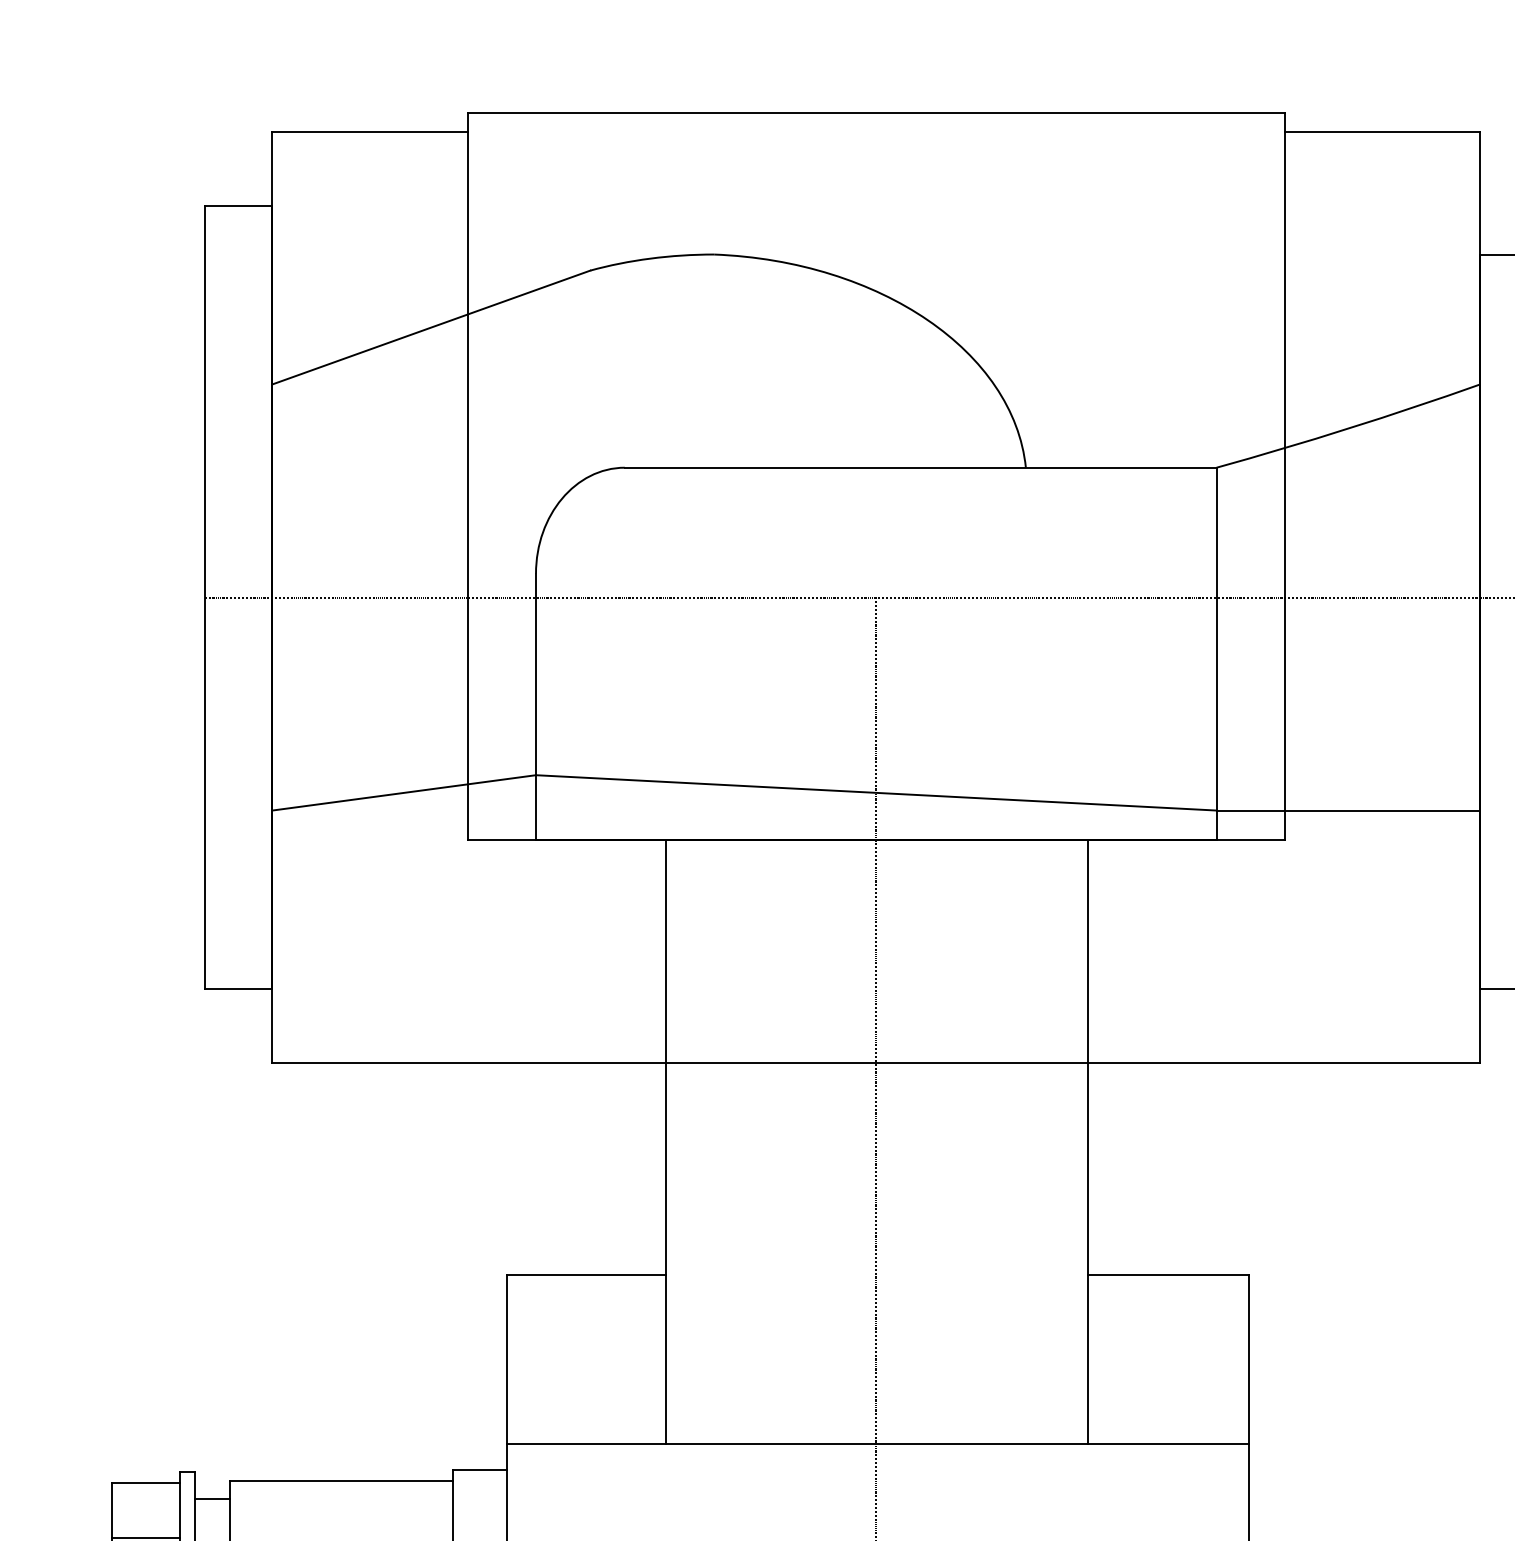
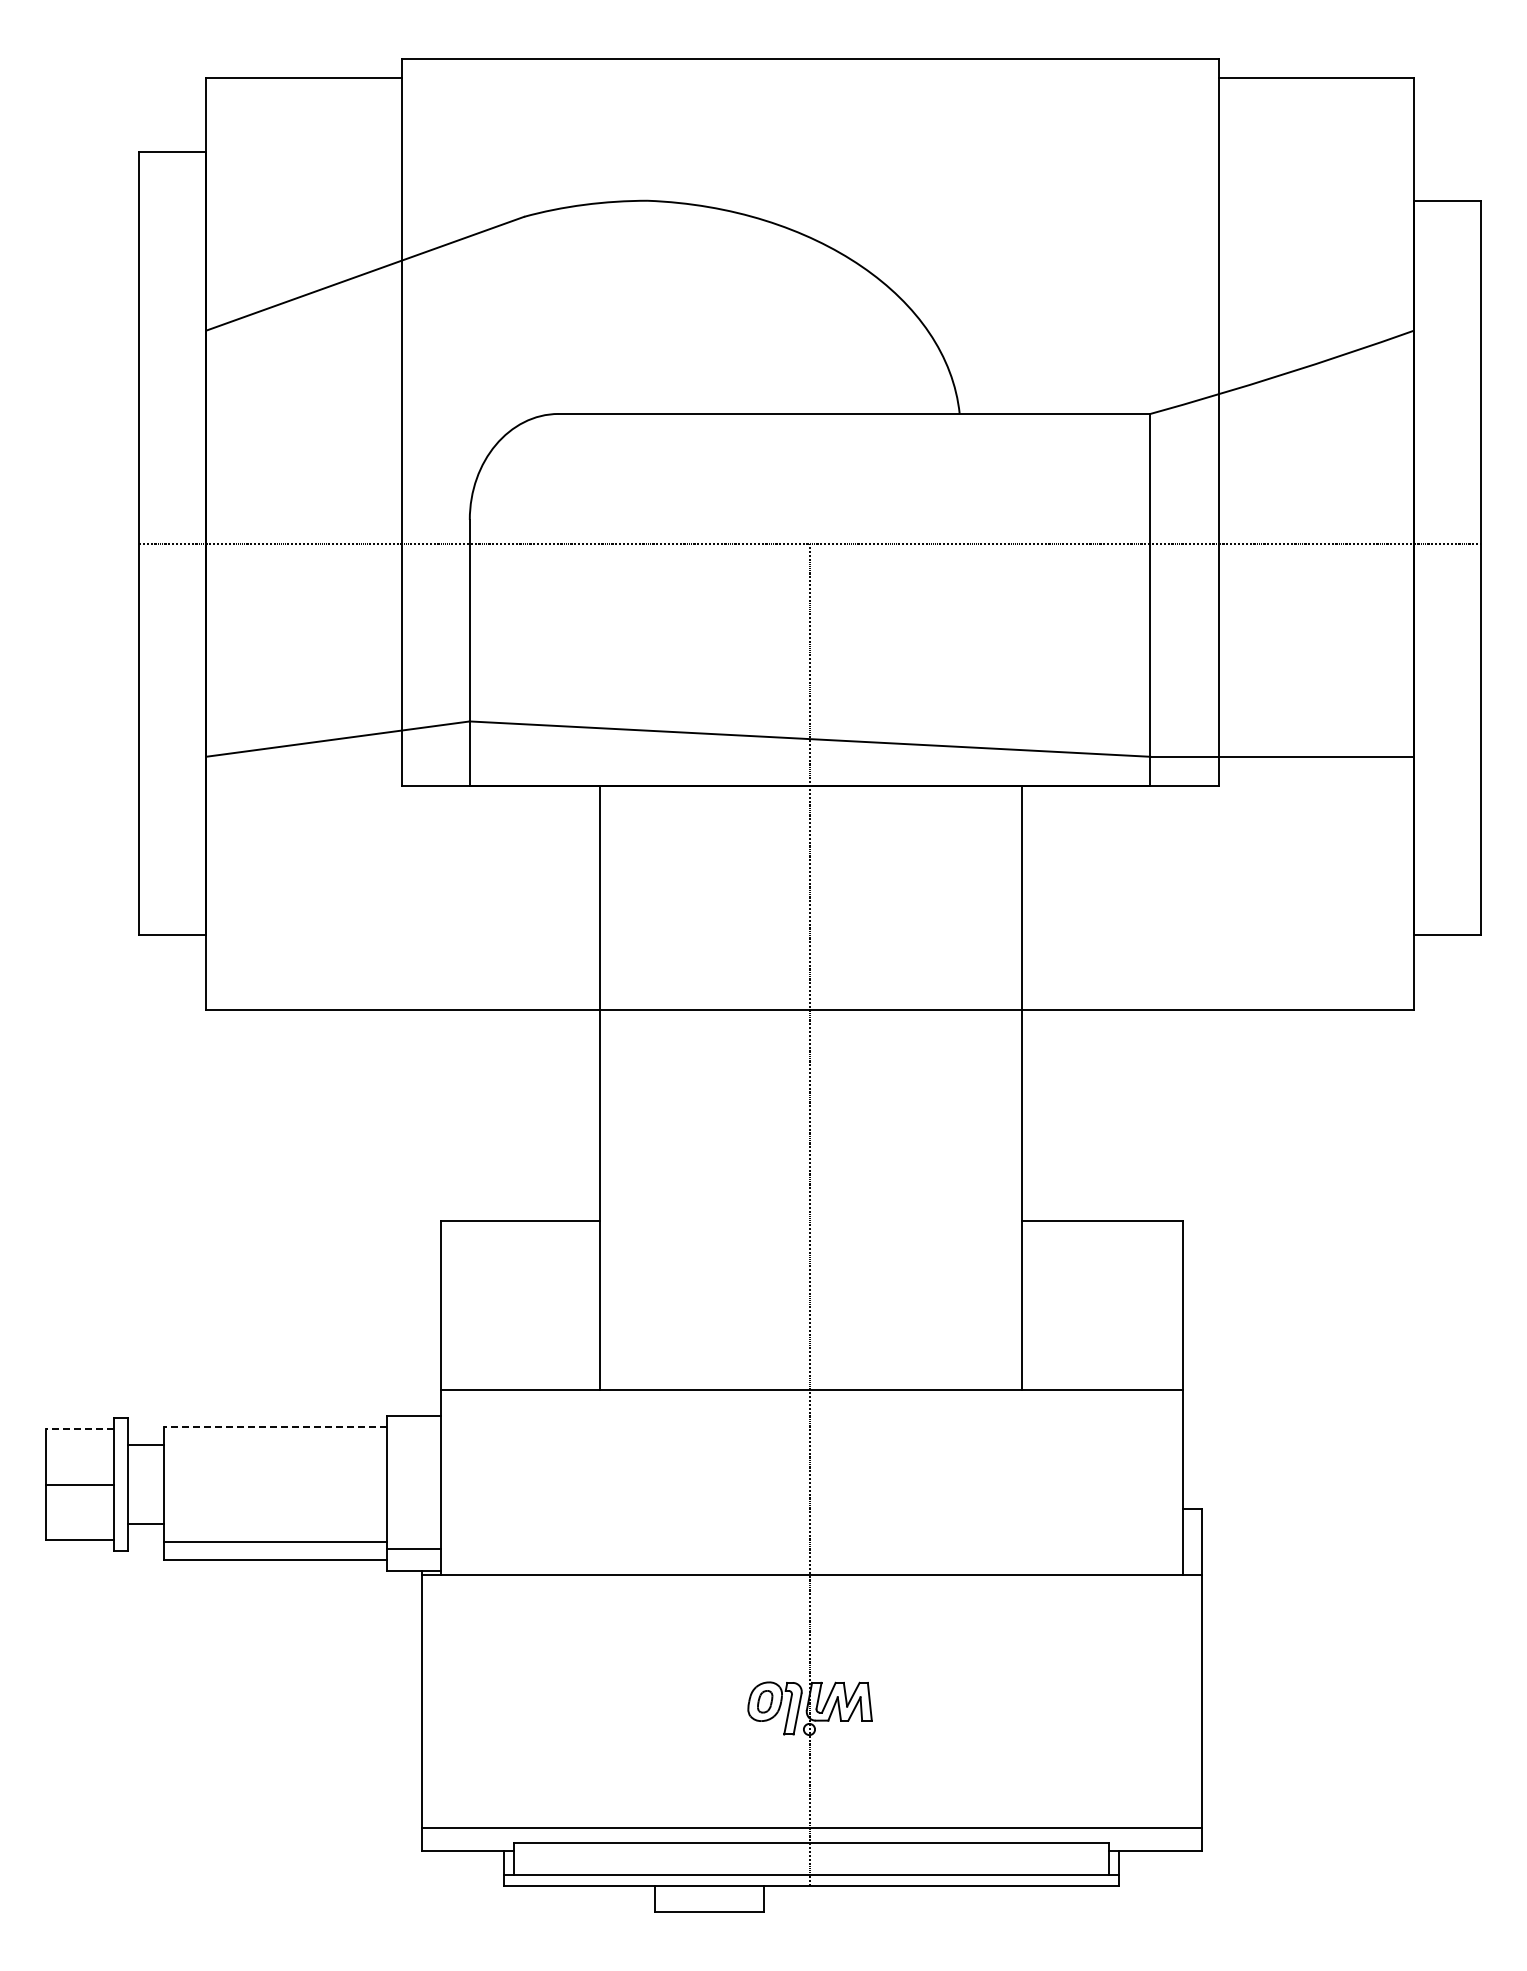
line: (340, 1481) -> (274, 1427), solid -> dashed
line: (145, 1483) -> (79, 1429), solid -> dashed

